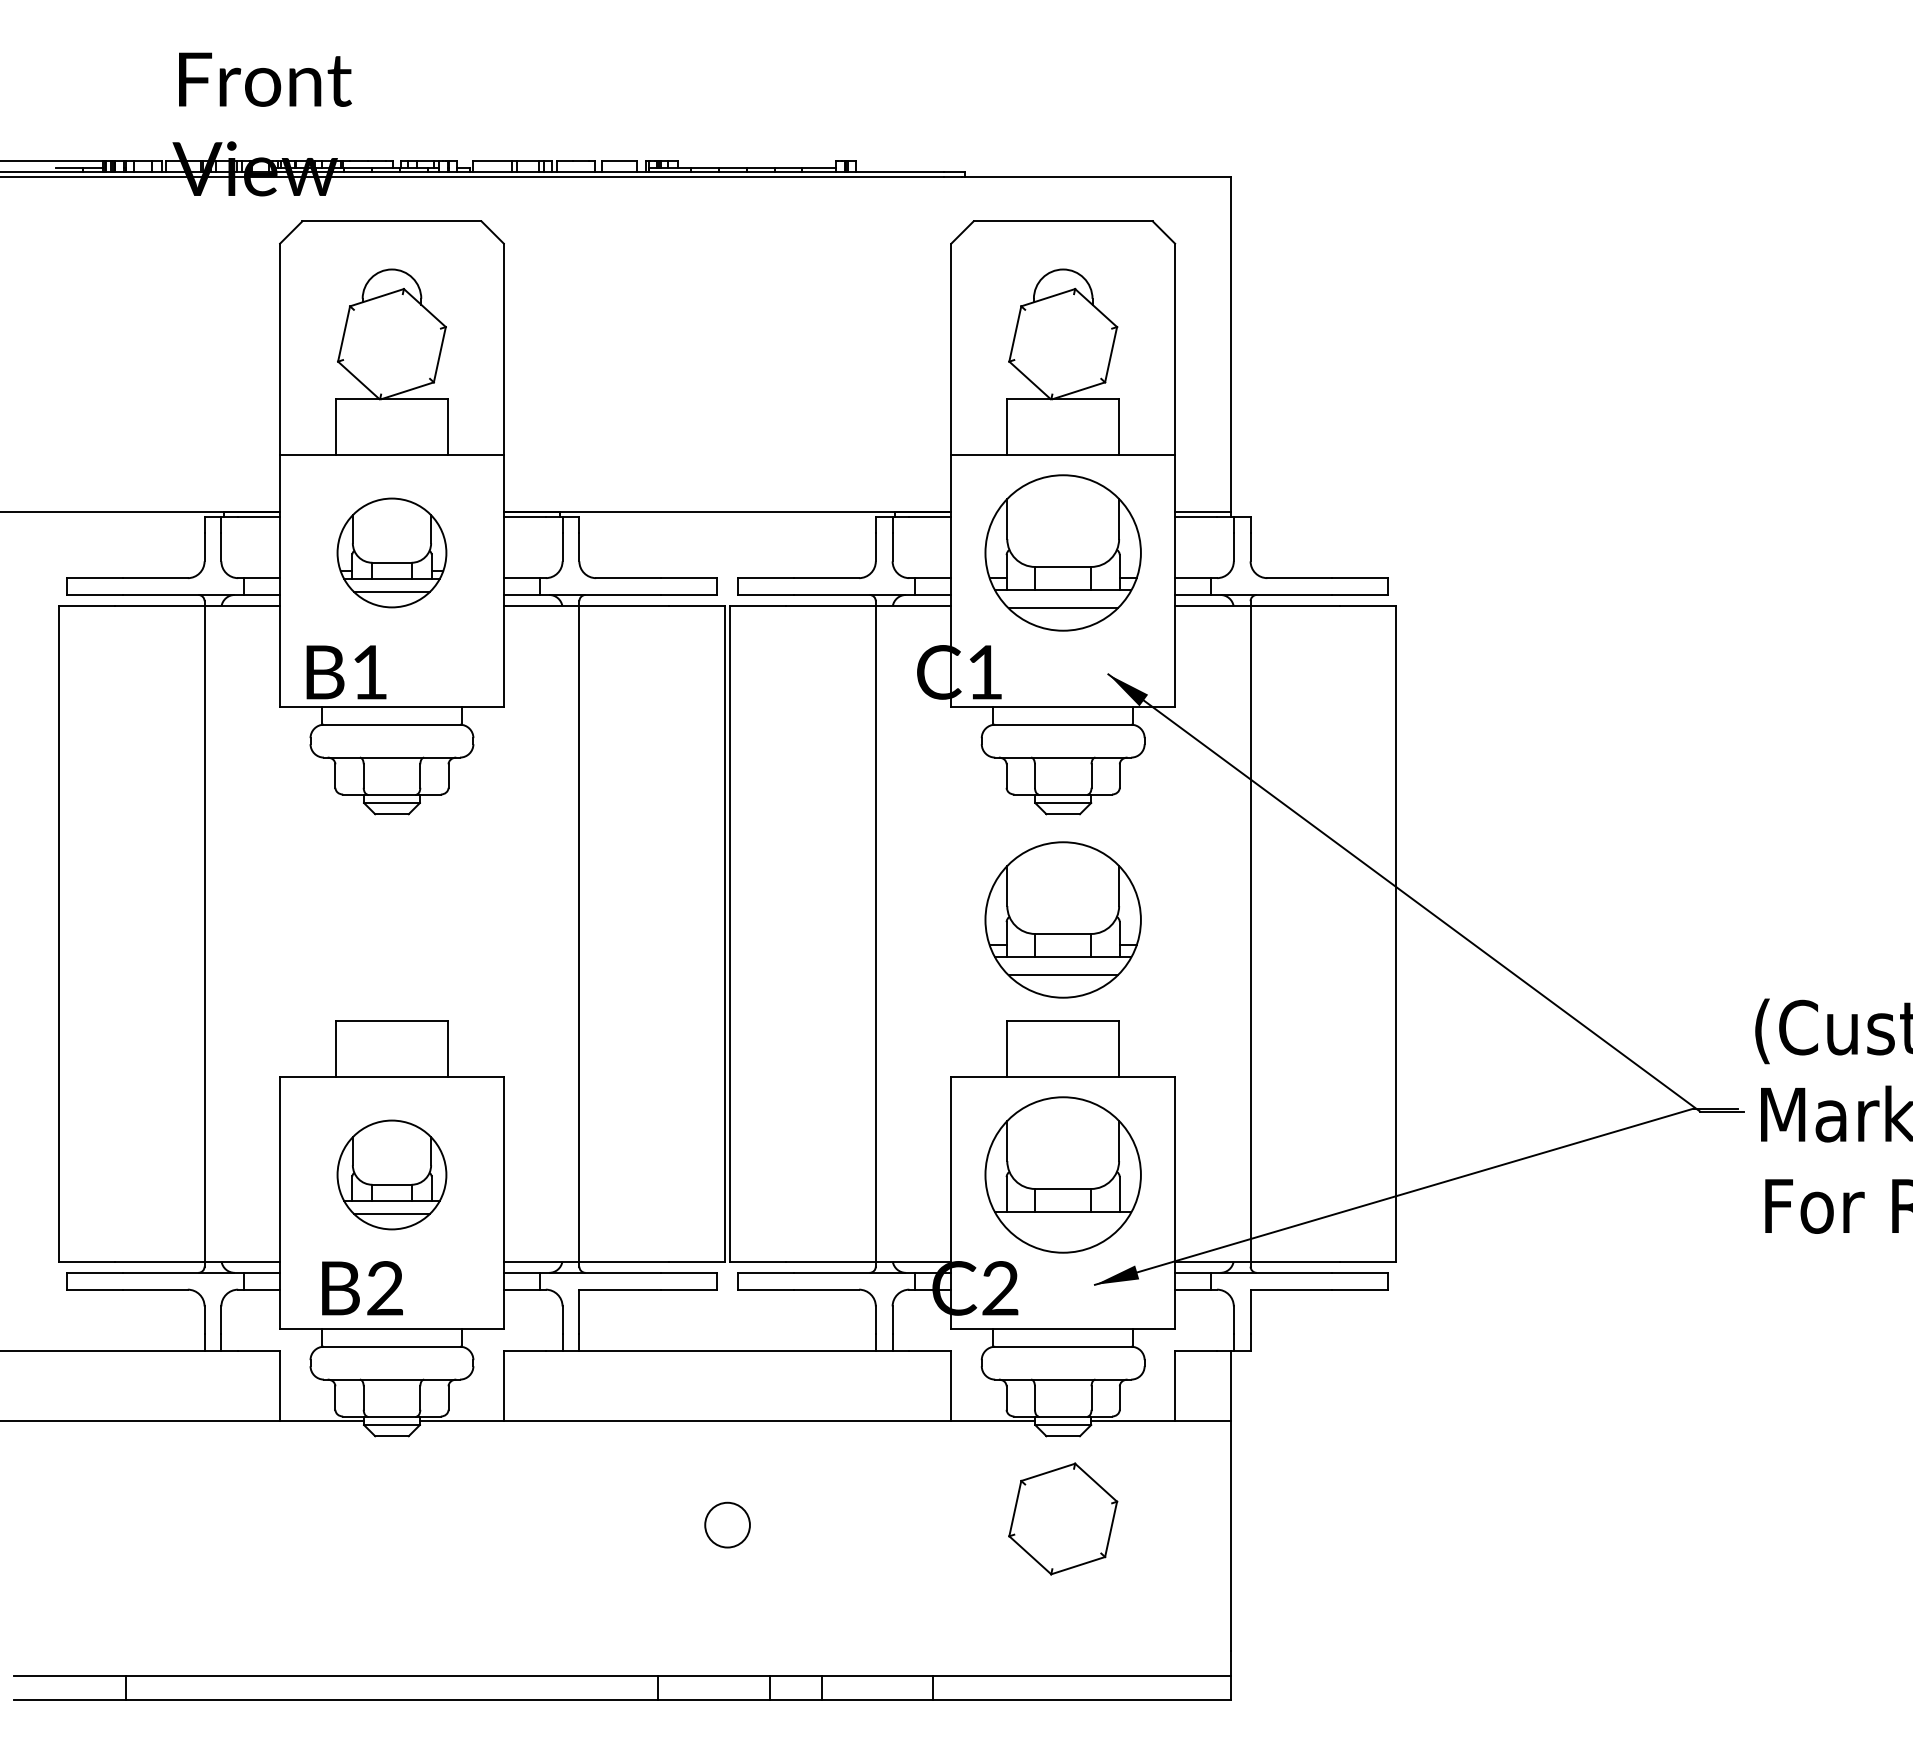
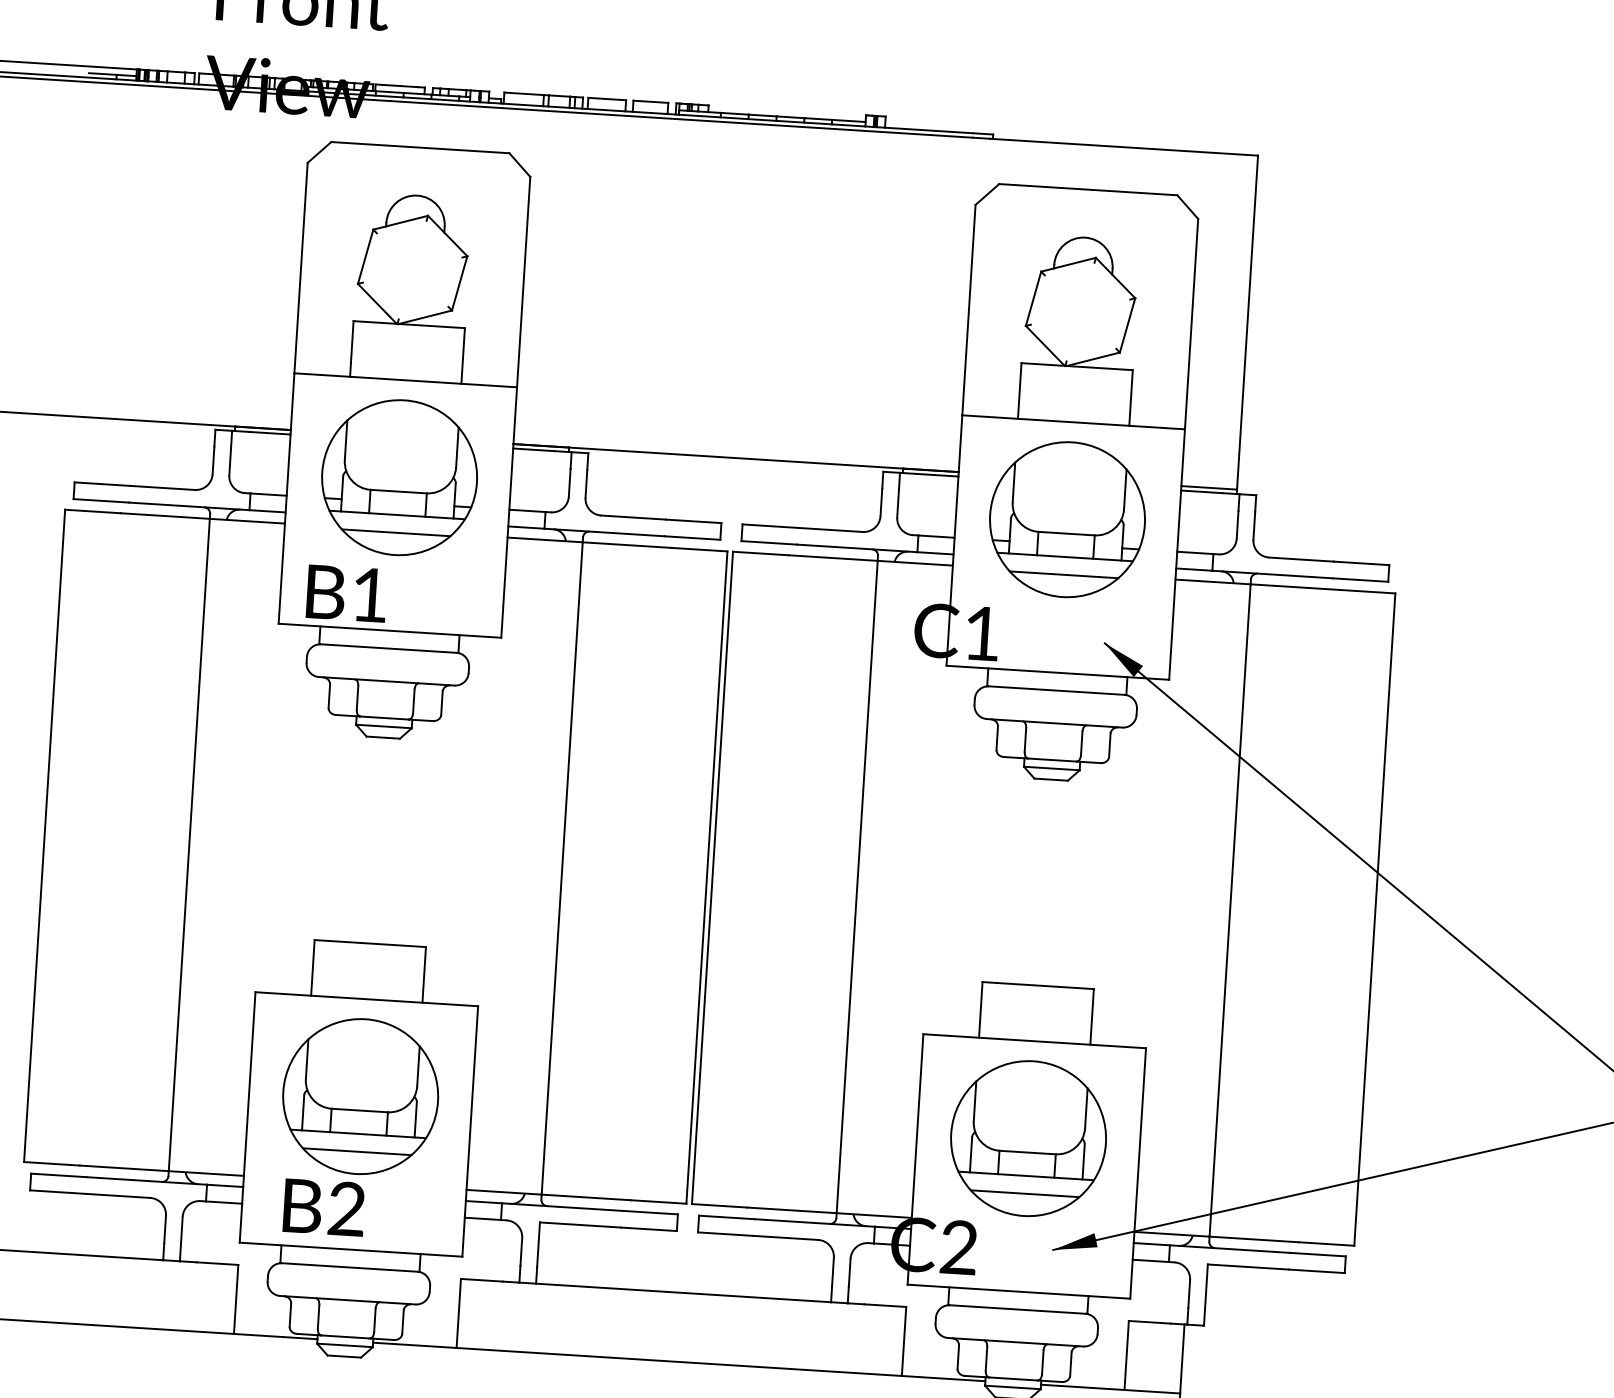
part: (391, 552) -> (399, 477), size x1.43
part: (1062, 919) -> (1043, 884), removed
part: (391, 1174) -> (360, 1096), size x1.43
line: (1062, 1230) -> (1024, 1193), added

